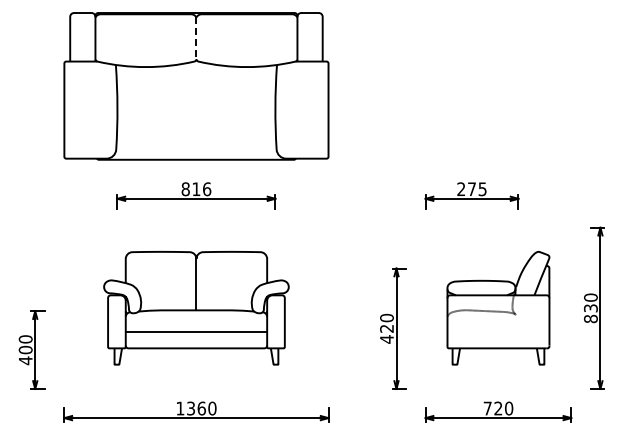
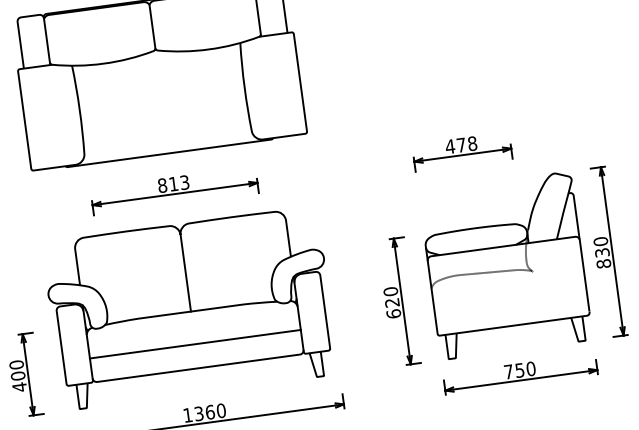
line: (196, 38) -> (152, 26), dashed -> solid
text: (207, 189) -> (185, 182), 816 -> 813
text: (471, 189) -> (460, 145), 275 -> 478
part: (196, 307) -> (190, 307), size x1.43
part: (498, 307) -> (505, 264), size x1.43
text: (386, 339) -> (393, 314), 420 -> 620
text: (498, 408) -> (520, 370), 720 -> 750

